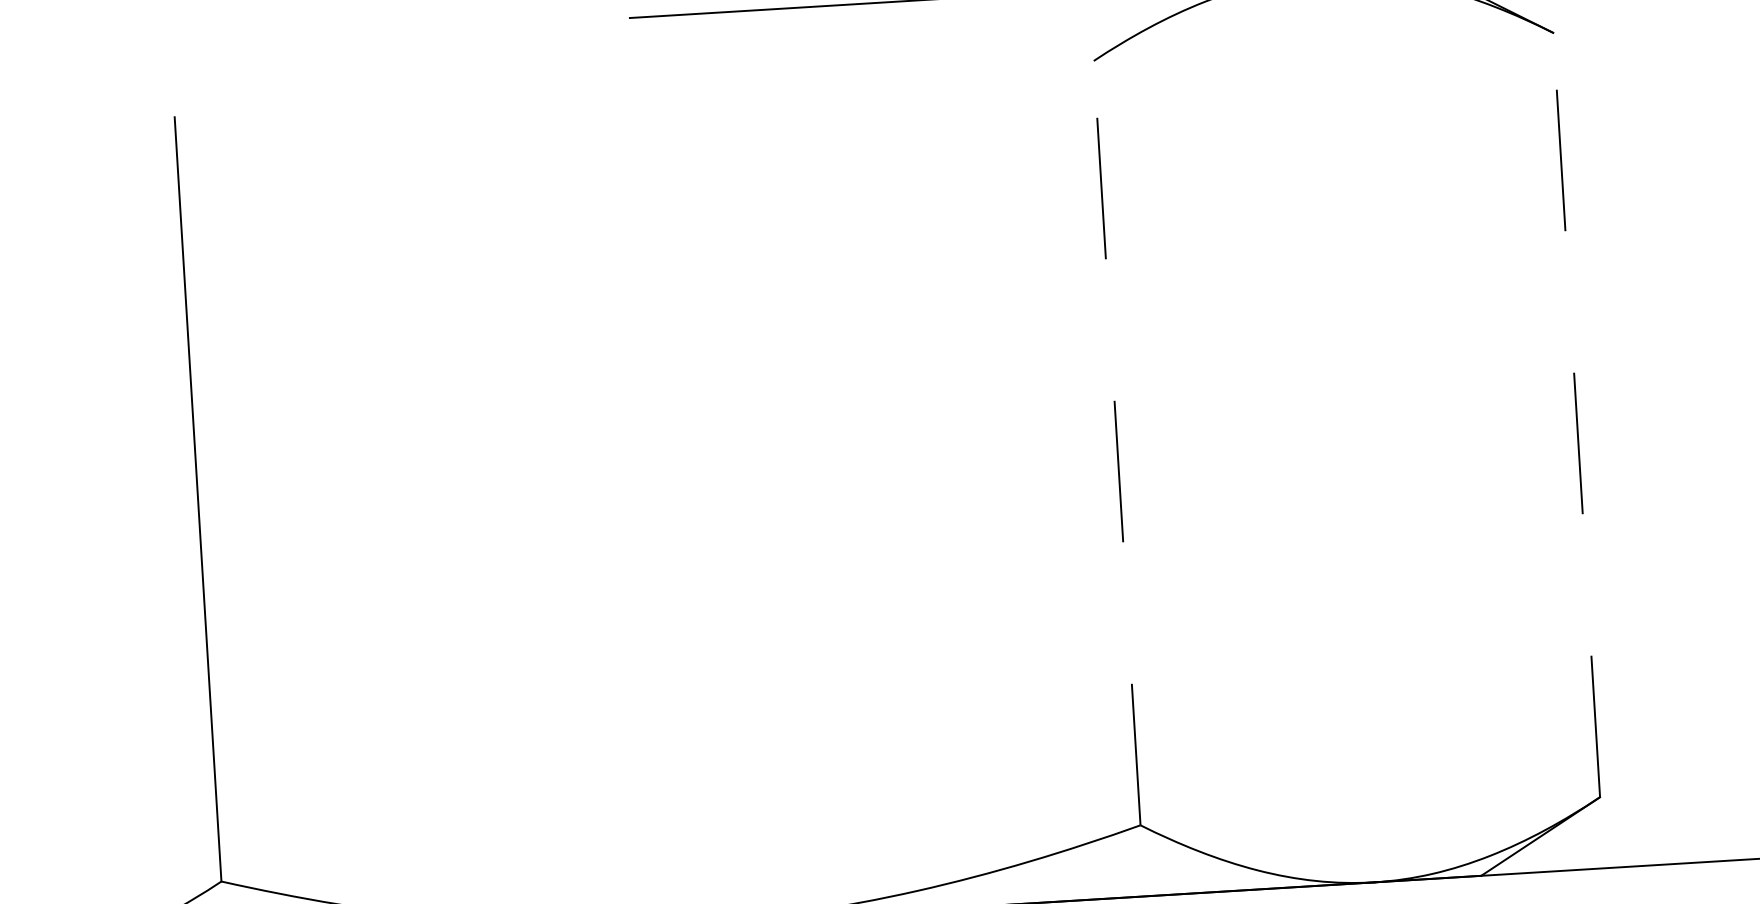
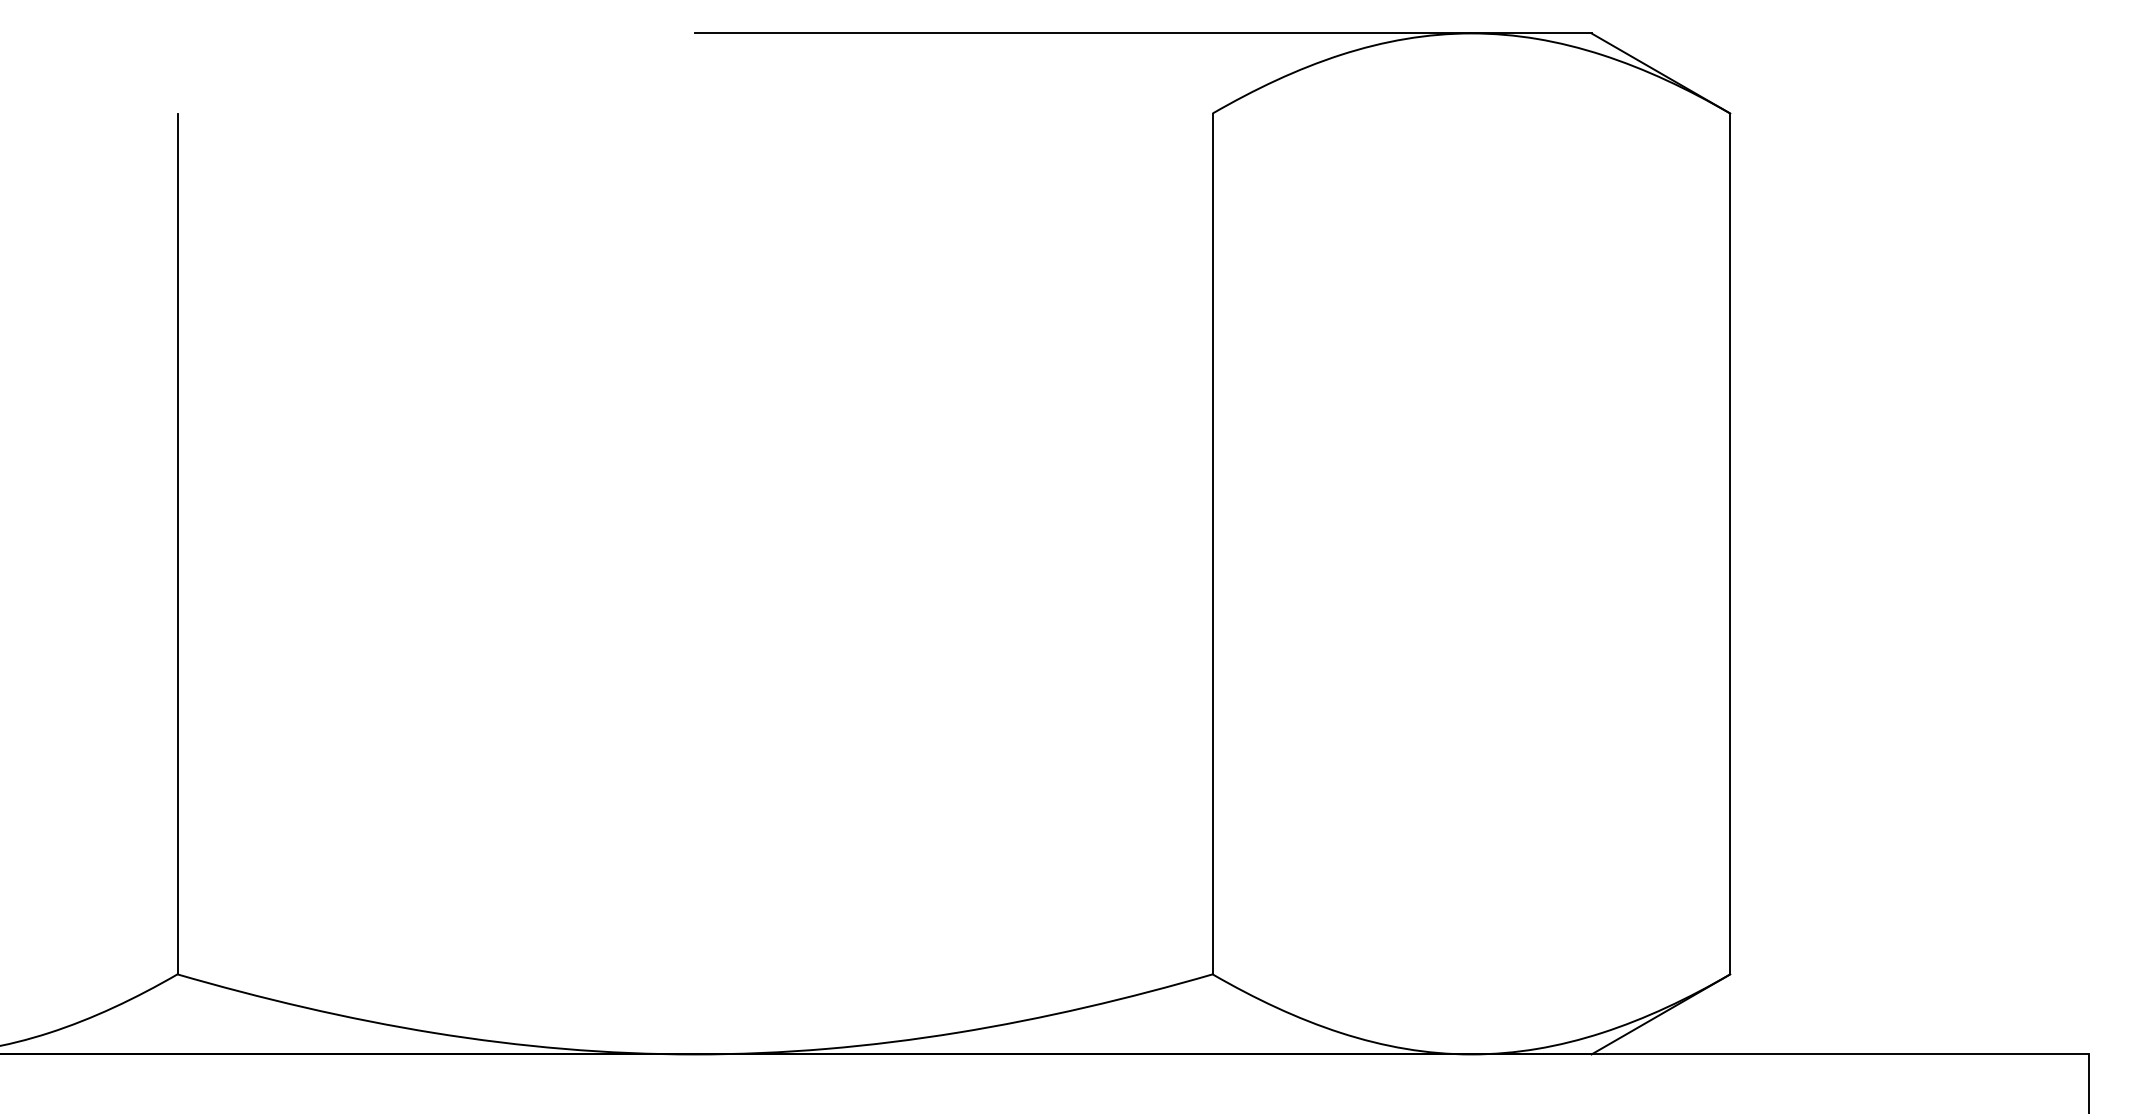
line: (1576, 414) -> (1730, 543), dashed -> solid
line: (1116, 442) -> (1212, 543), dashed -> solid

